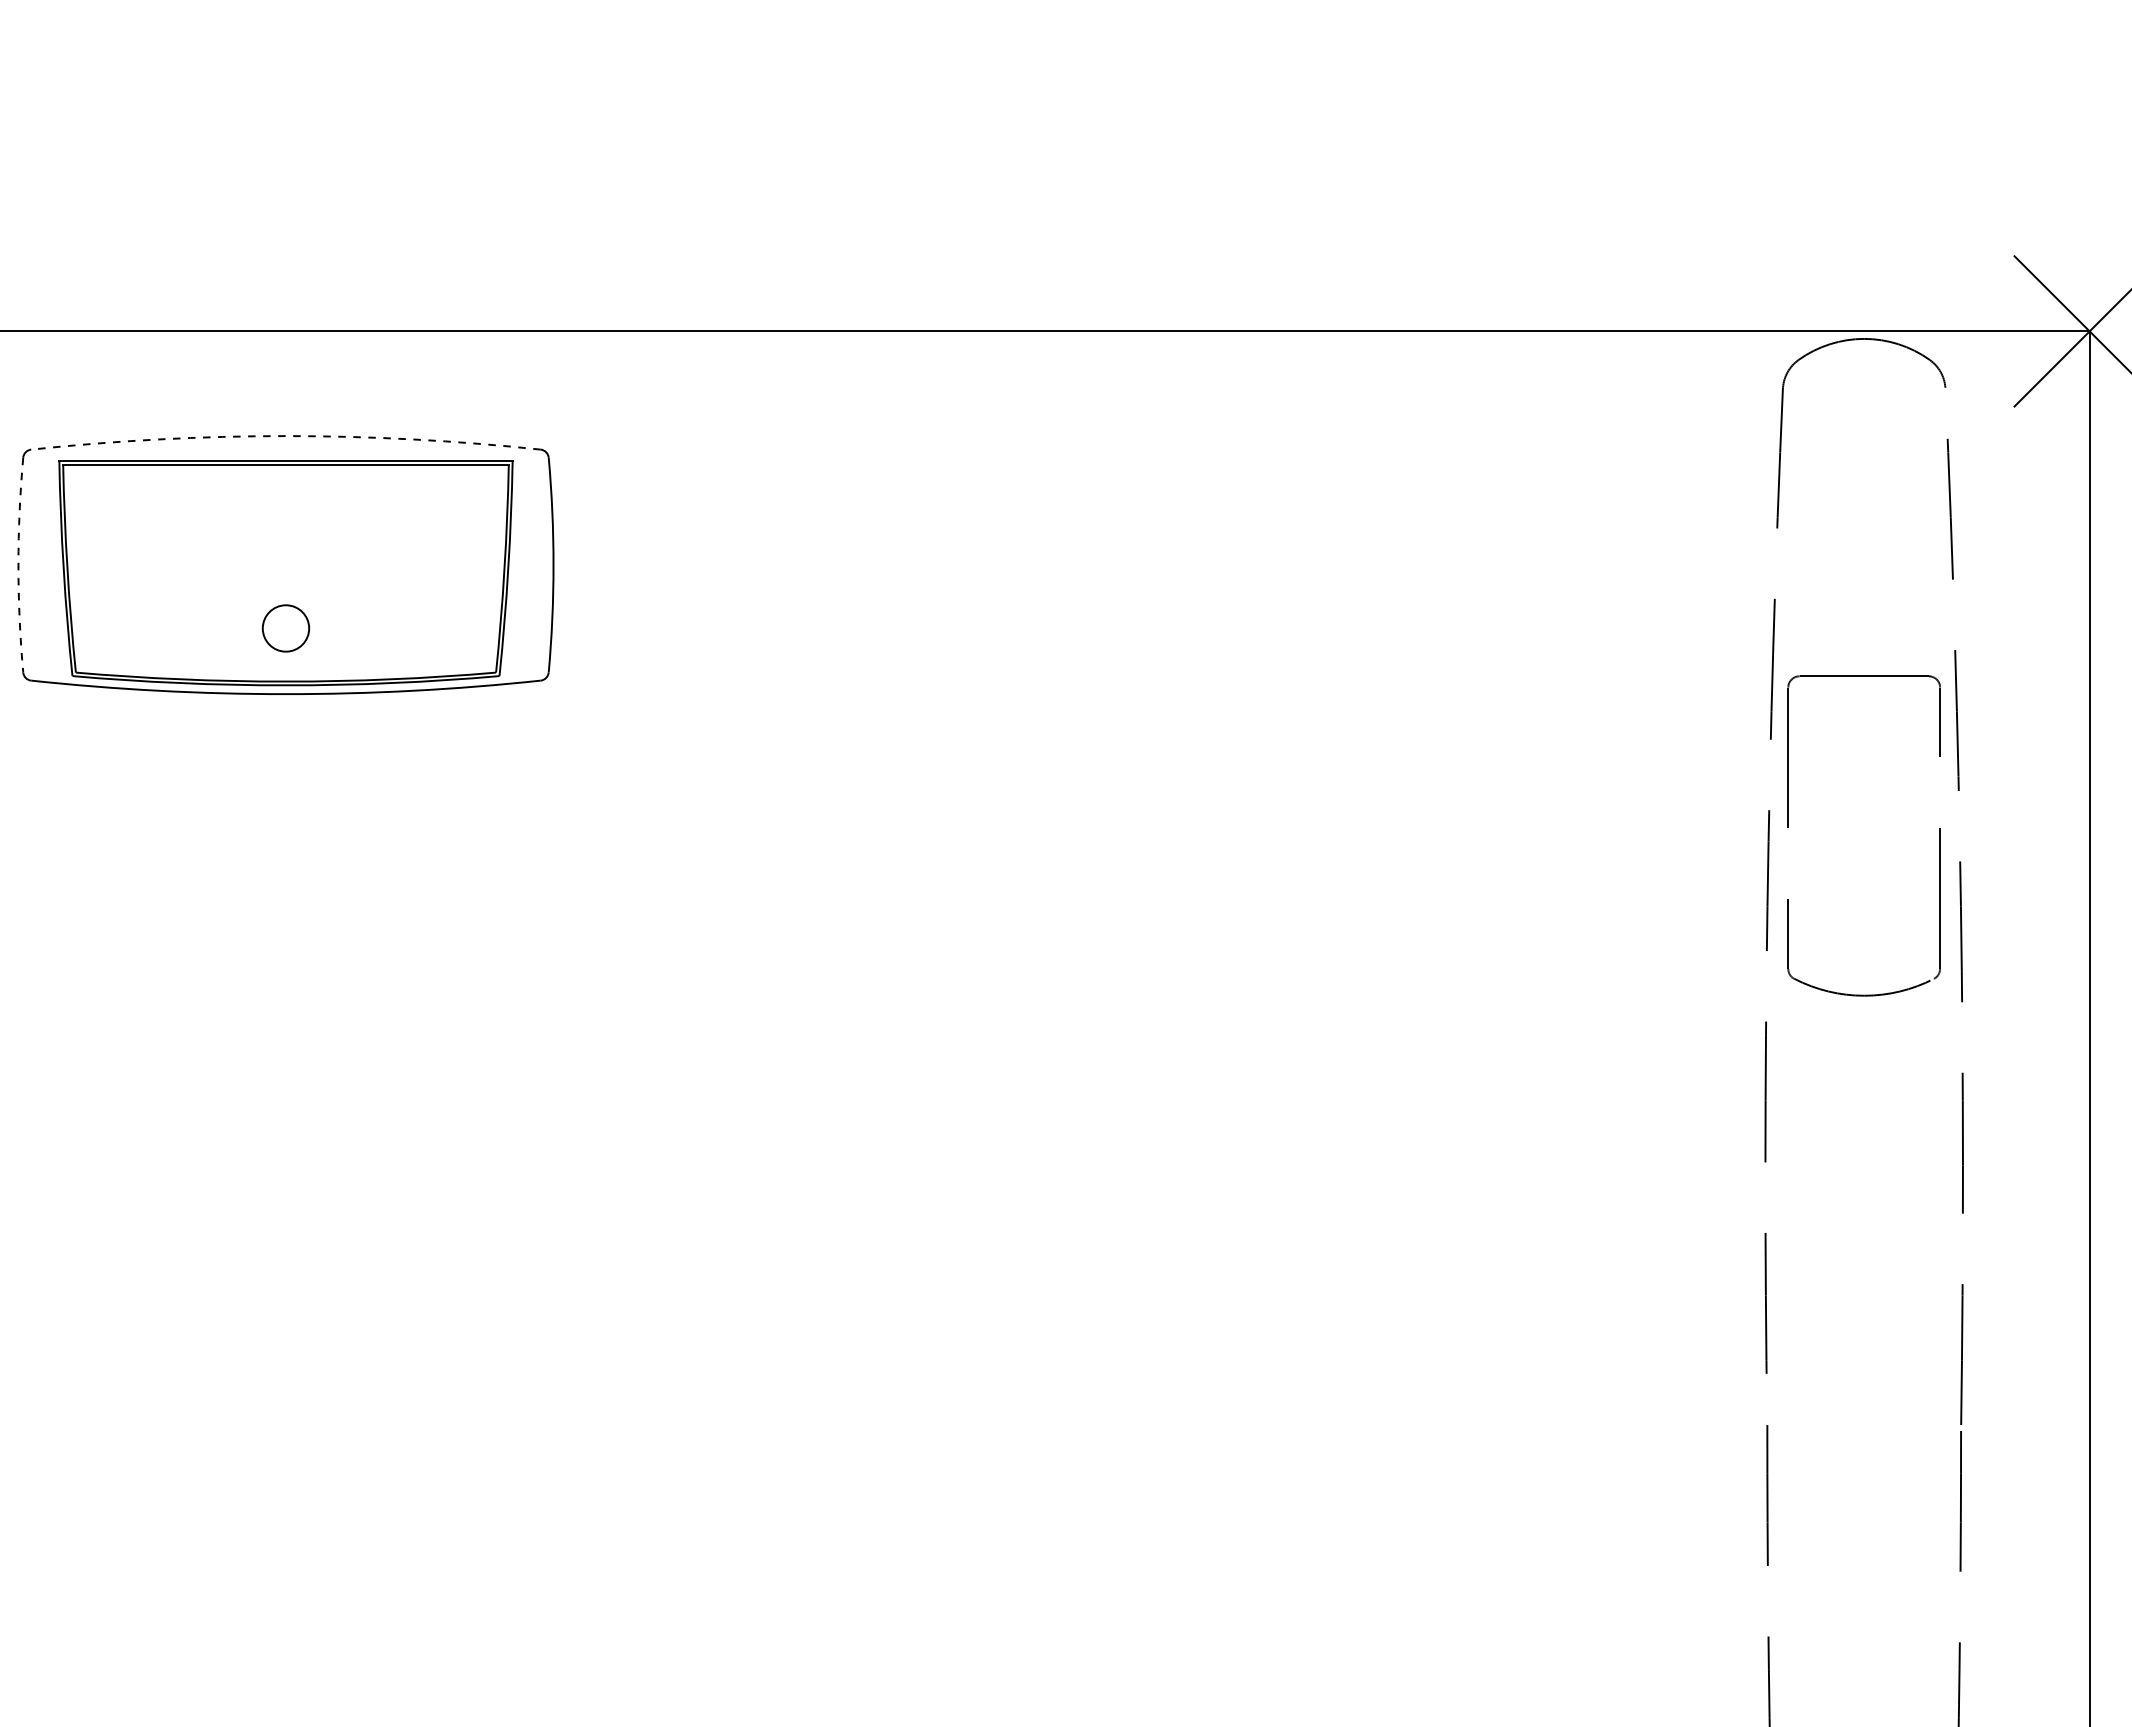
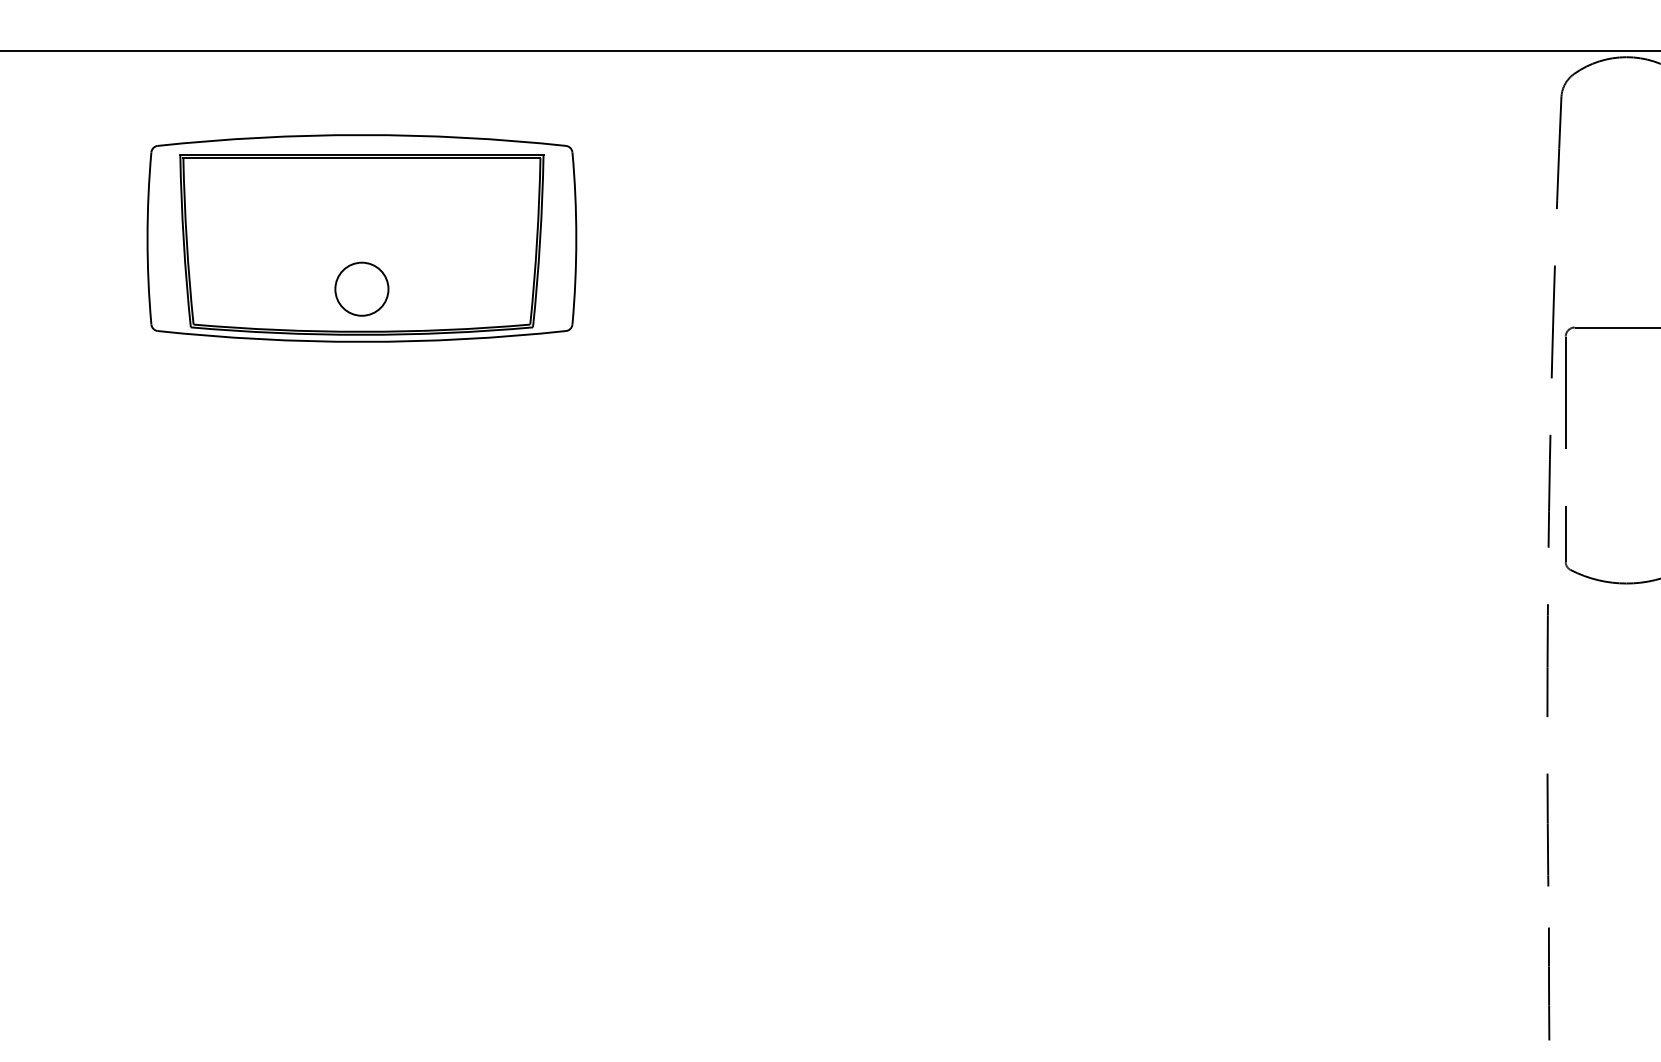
arc: (286, 436) -> (362, 135), dashed -> solid
arc: (18, 565) -> (147, 238), dashed -> solid
circle: (285, 628) -> (361, 289), size x1.43

